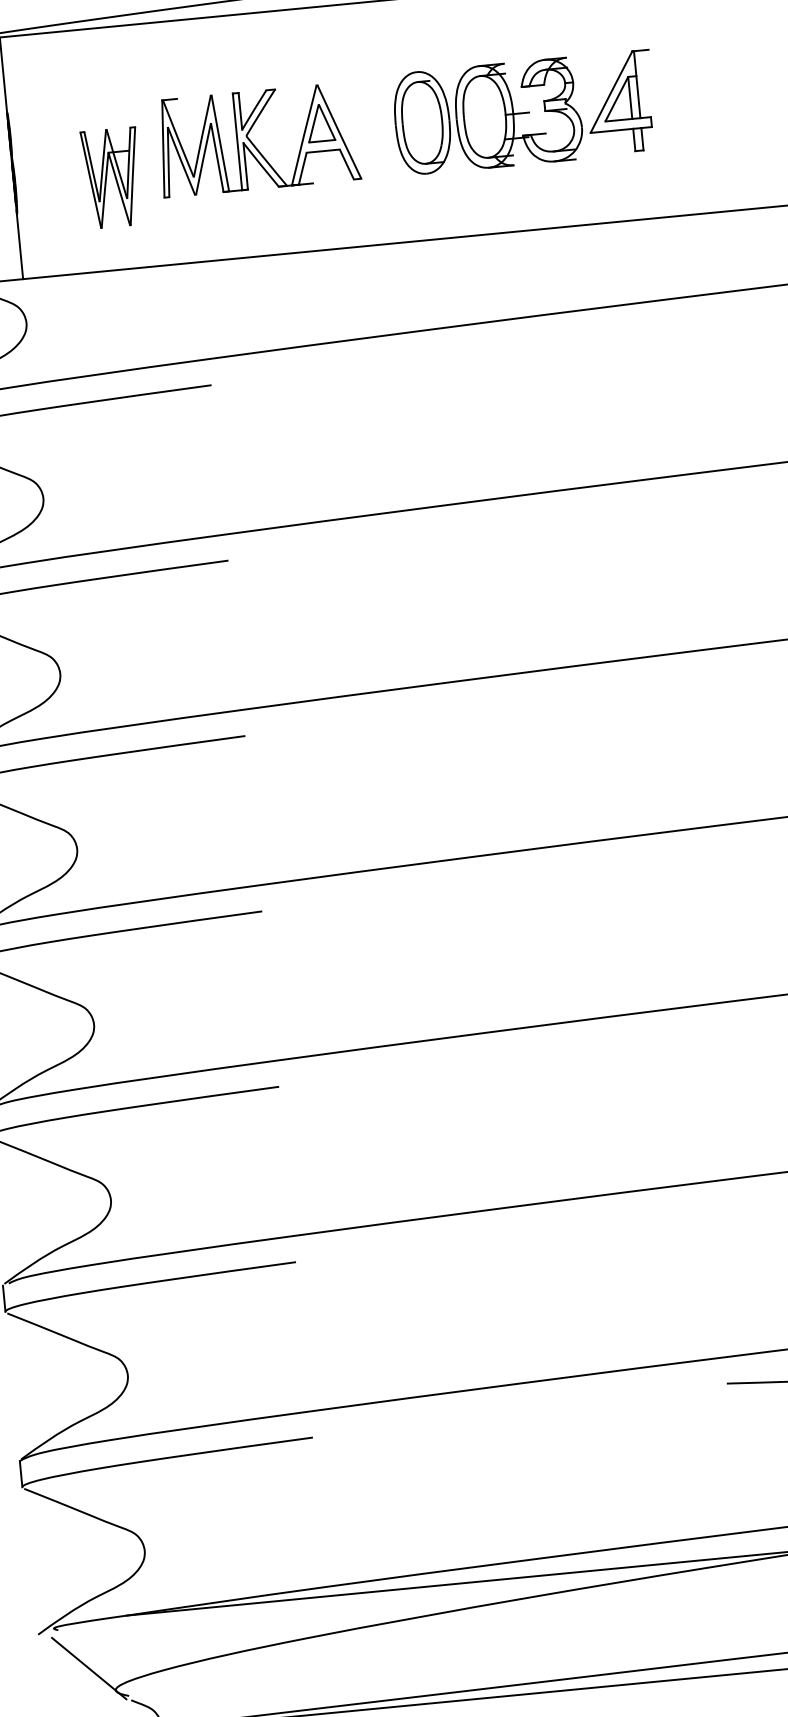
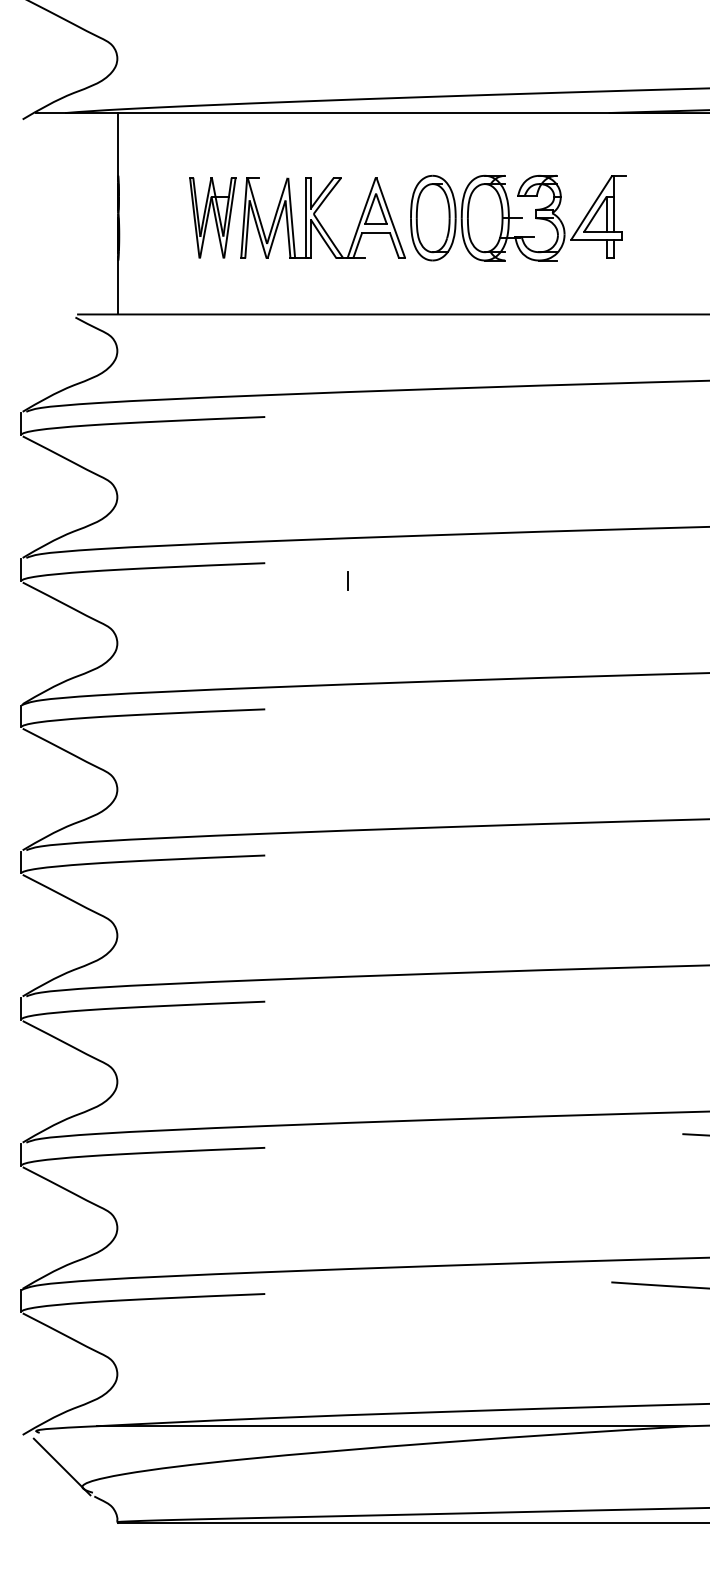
part: (524, 112) -> (518, 217), moved
part: (111, 177) -> (212, 217), moved
line: (329, 571) -> (347, 580), added

